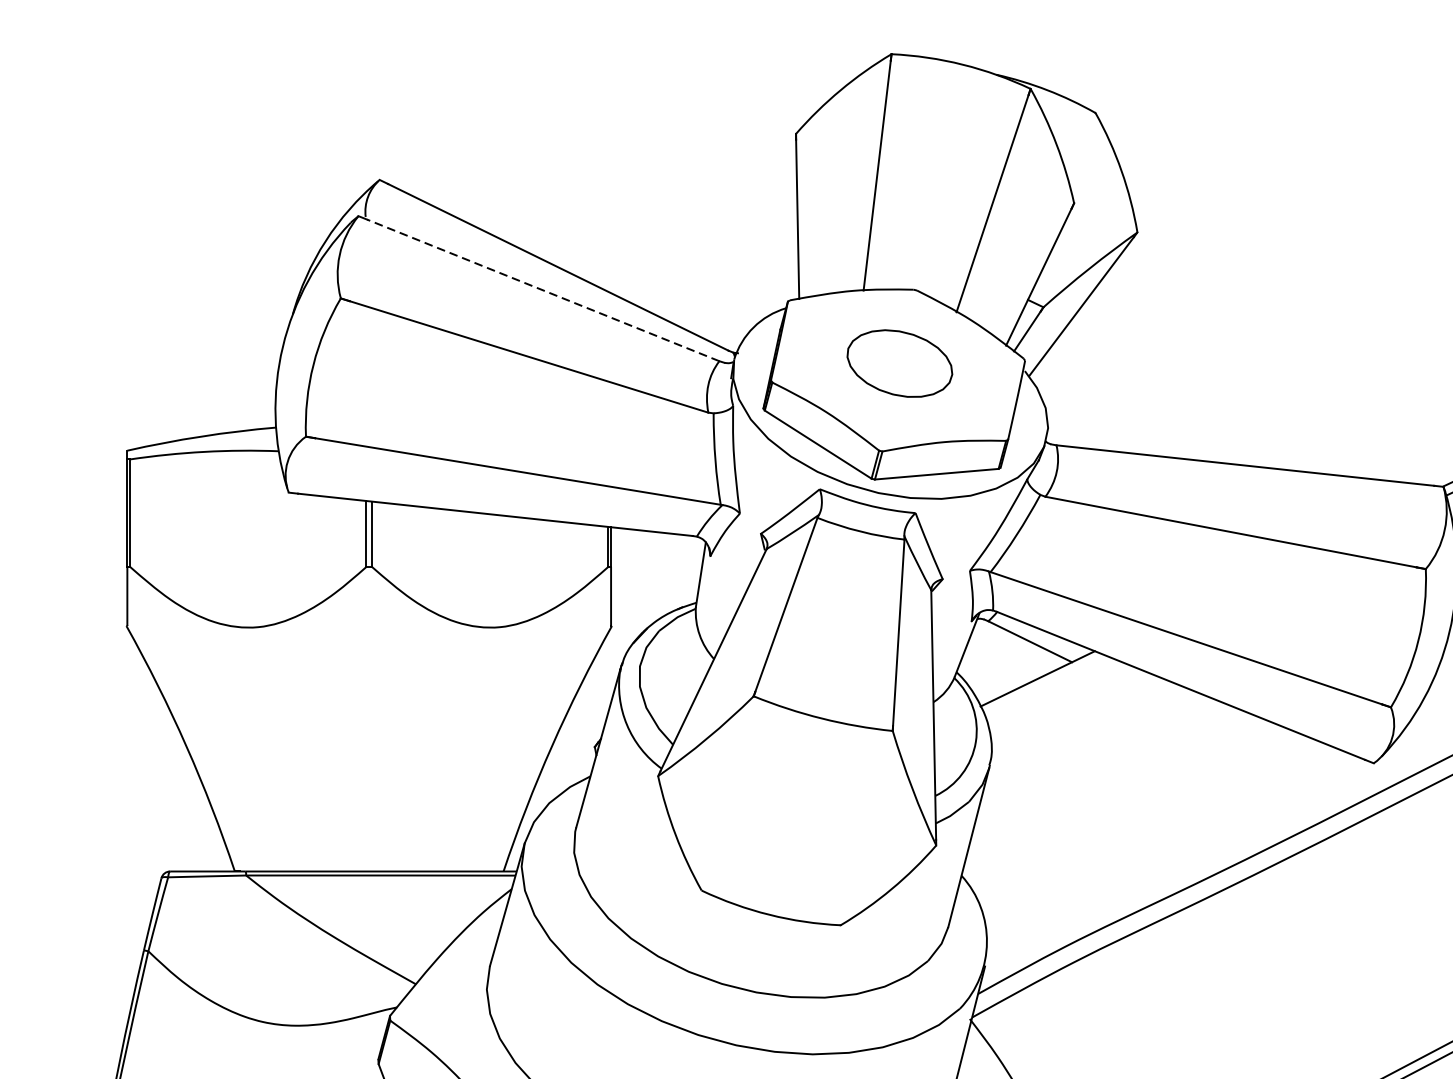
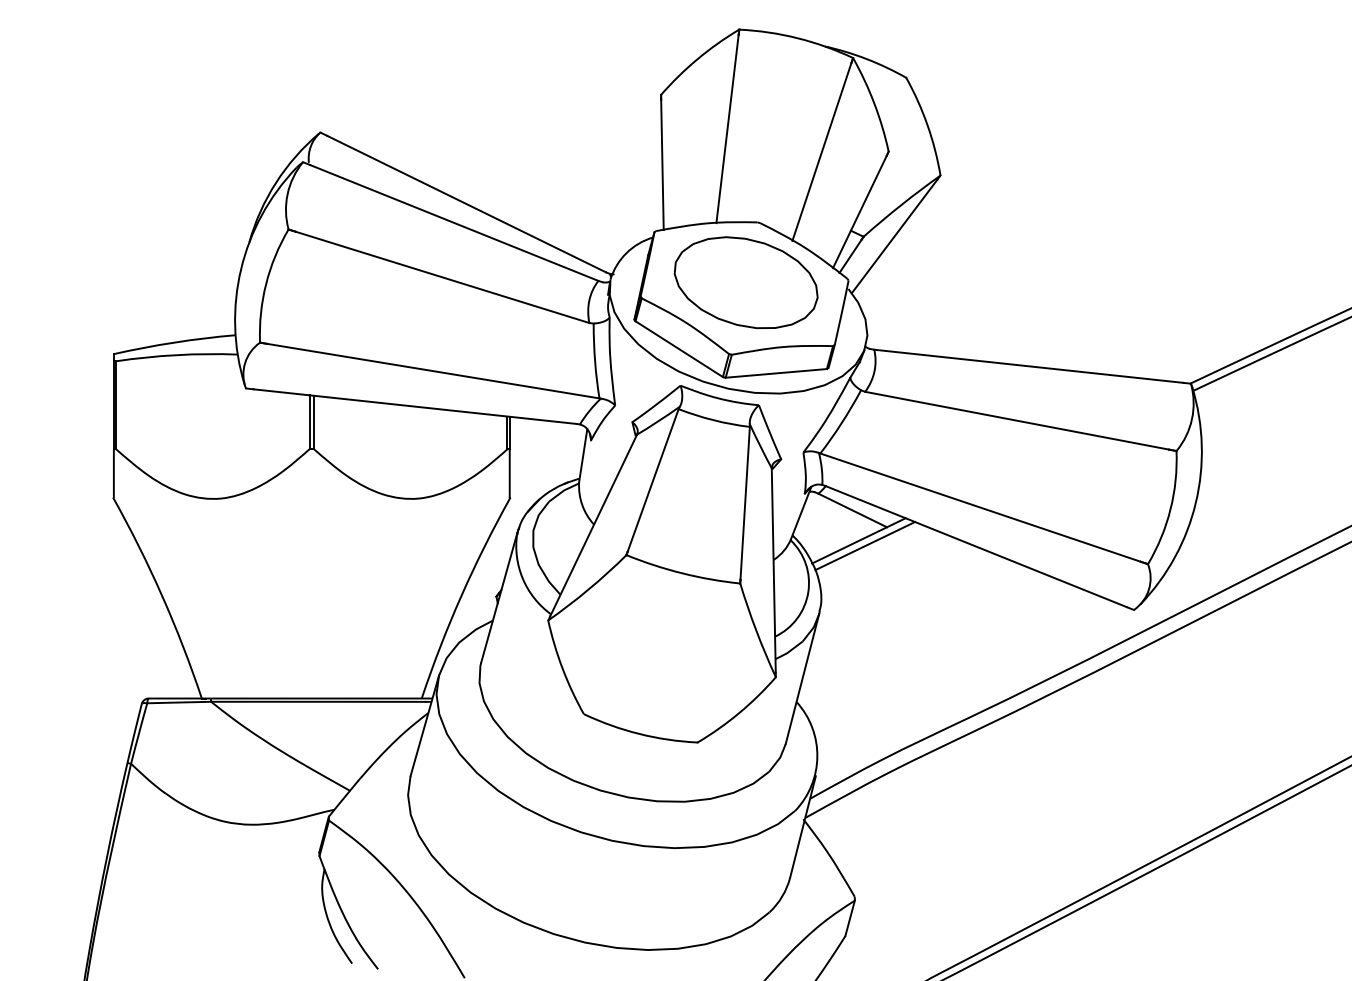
line: (542, 289) -> (453, 222), dashed -> solid
part: (899, 363) -> (745, 282), size x1.67
line: (1045, 685) -> (865, 546), added

